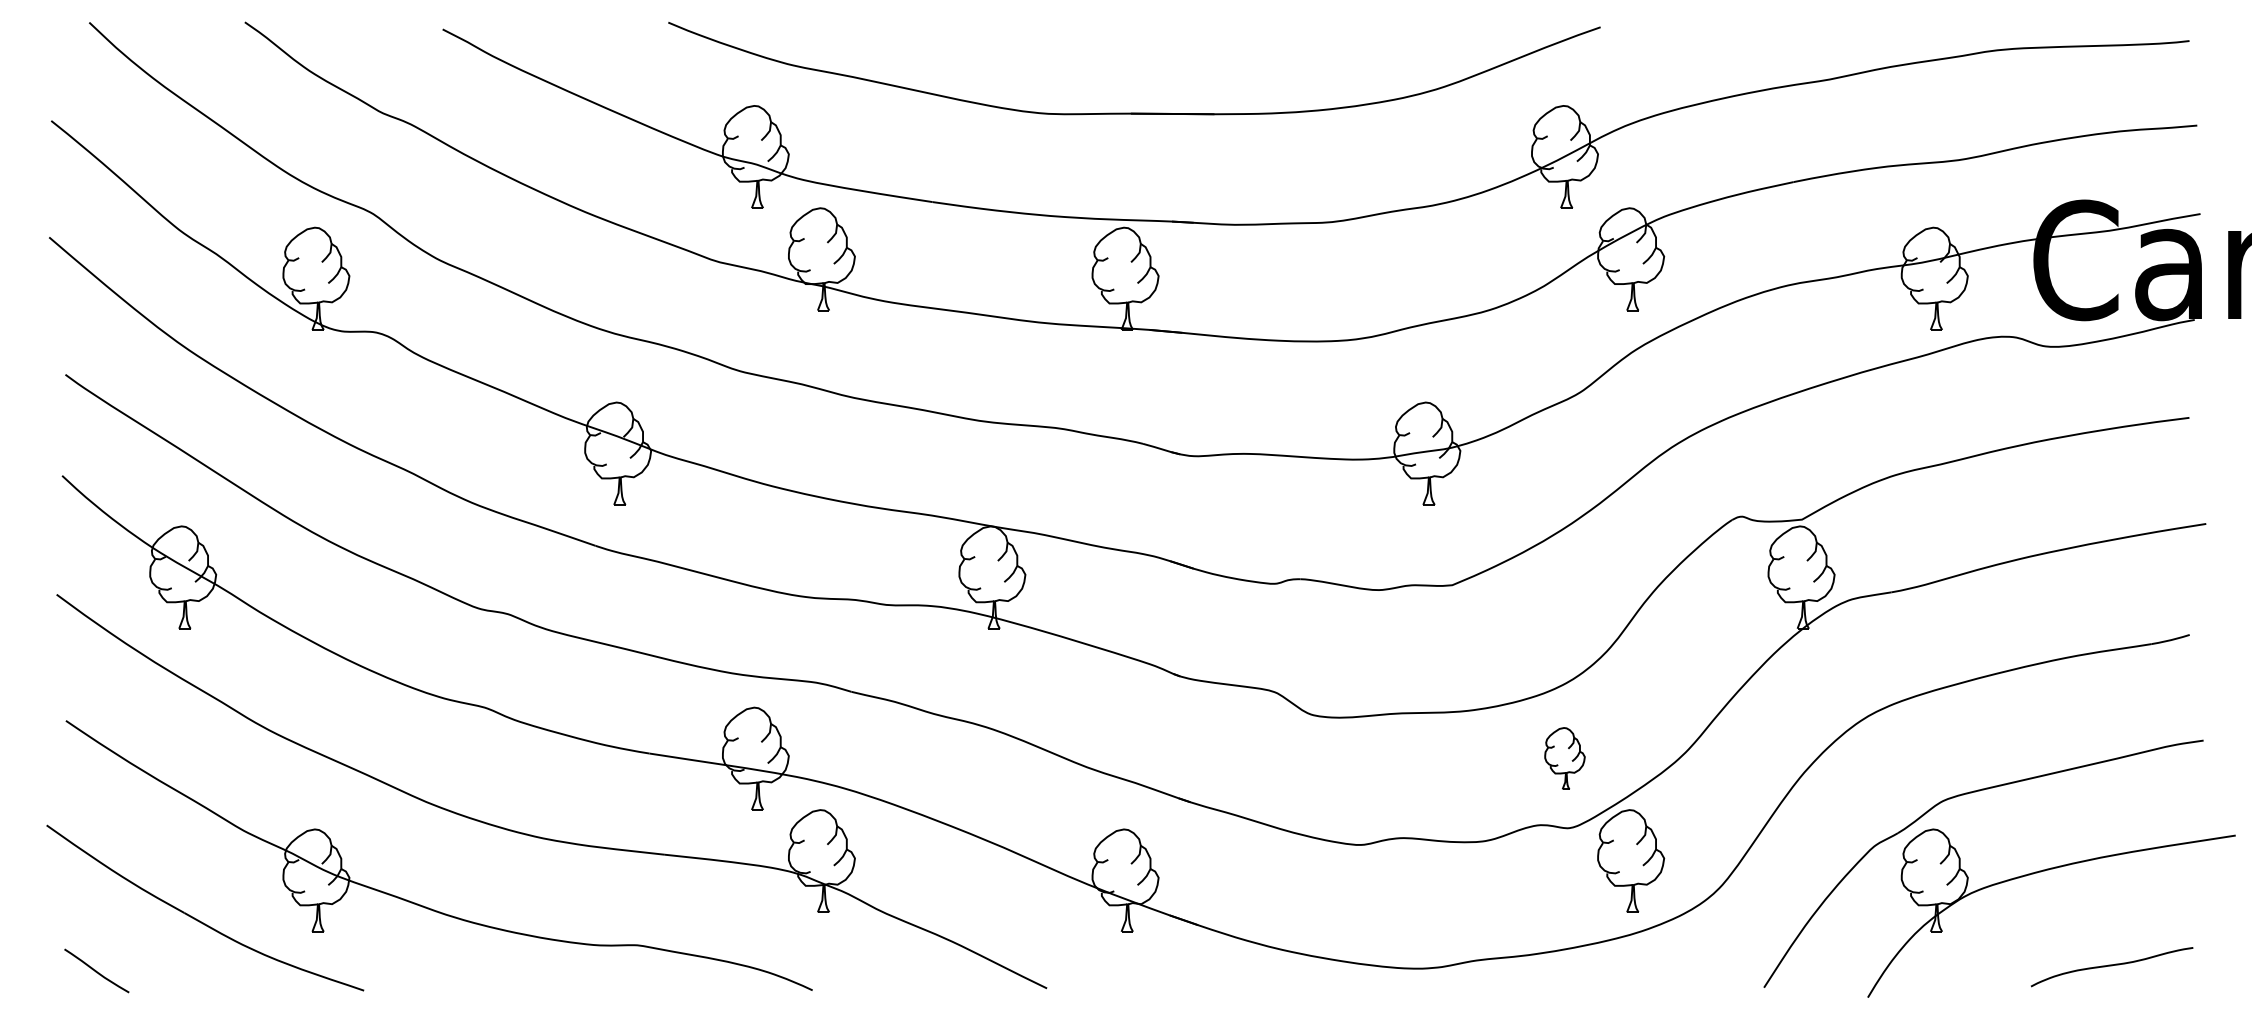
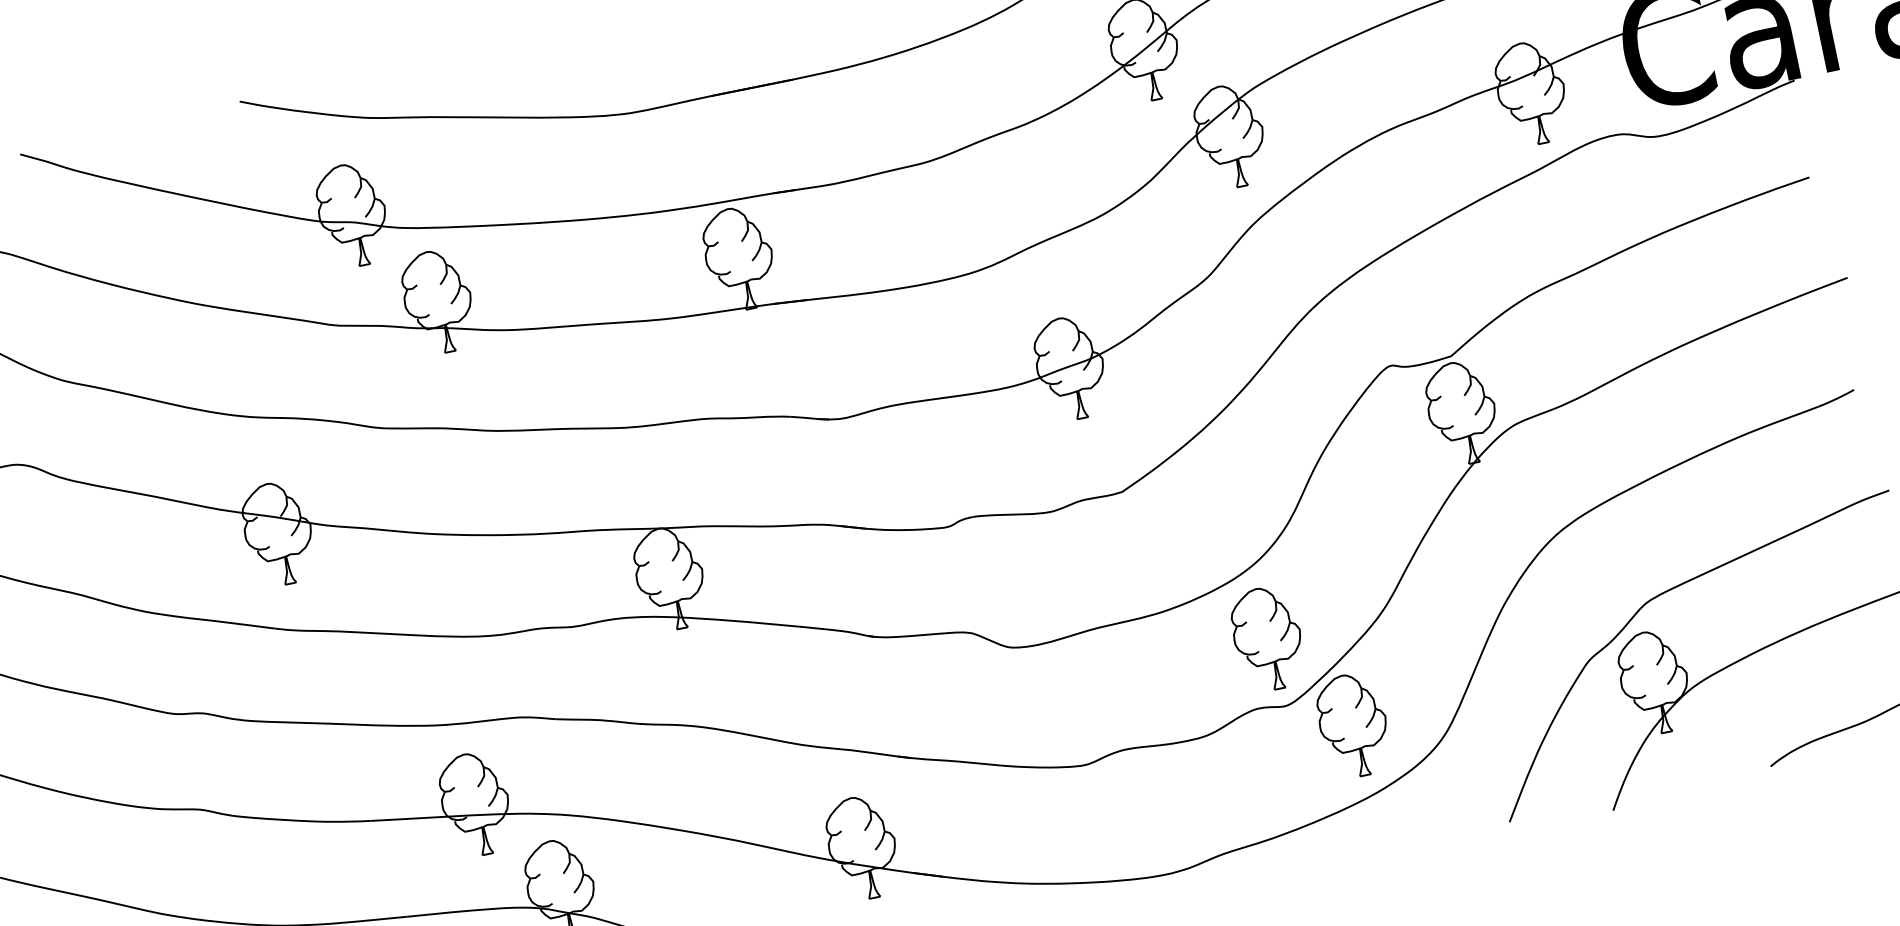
part: (1564, 758) -> (1267, 638), size x1.67

